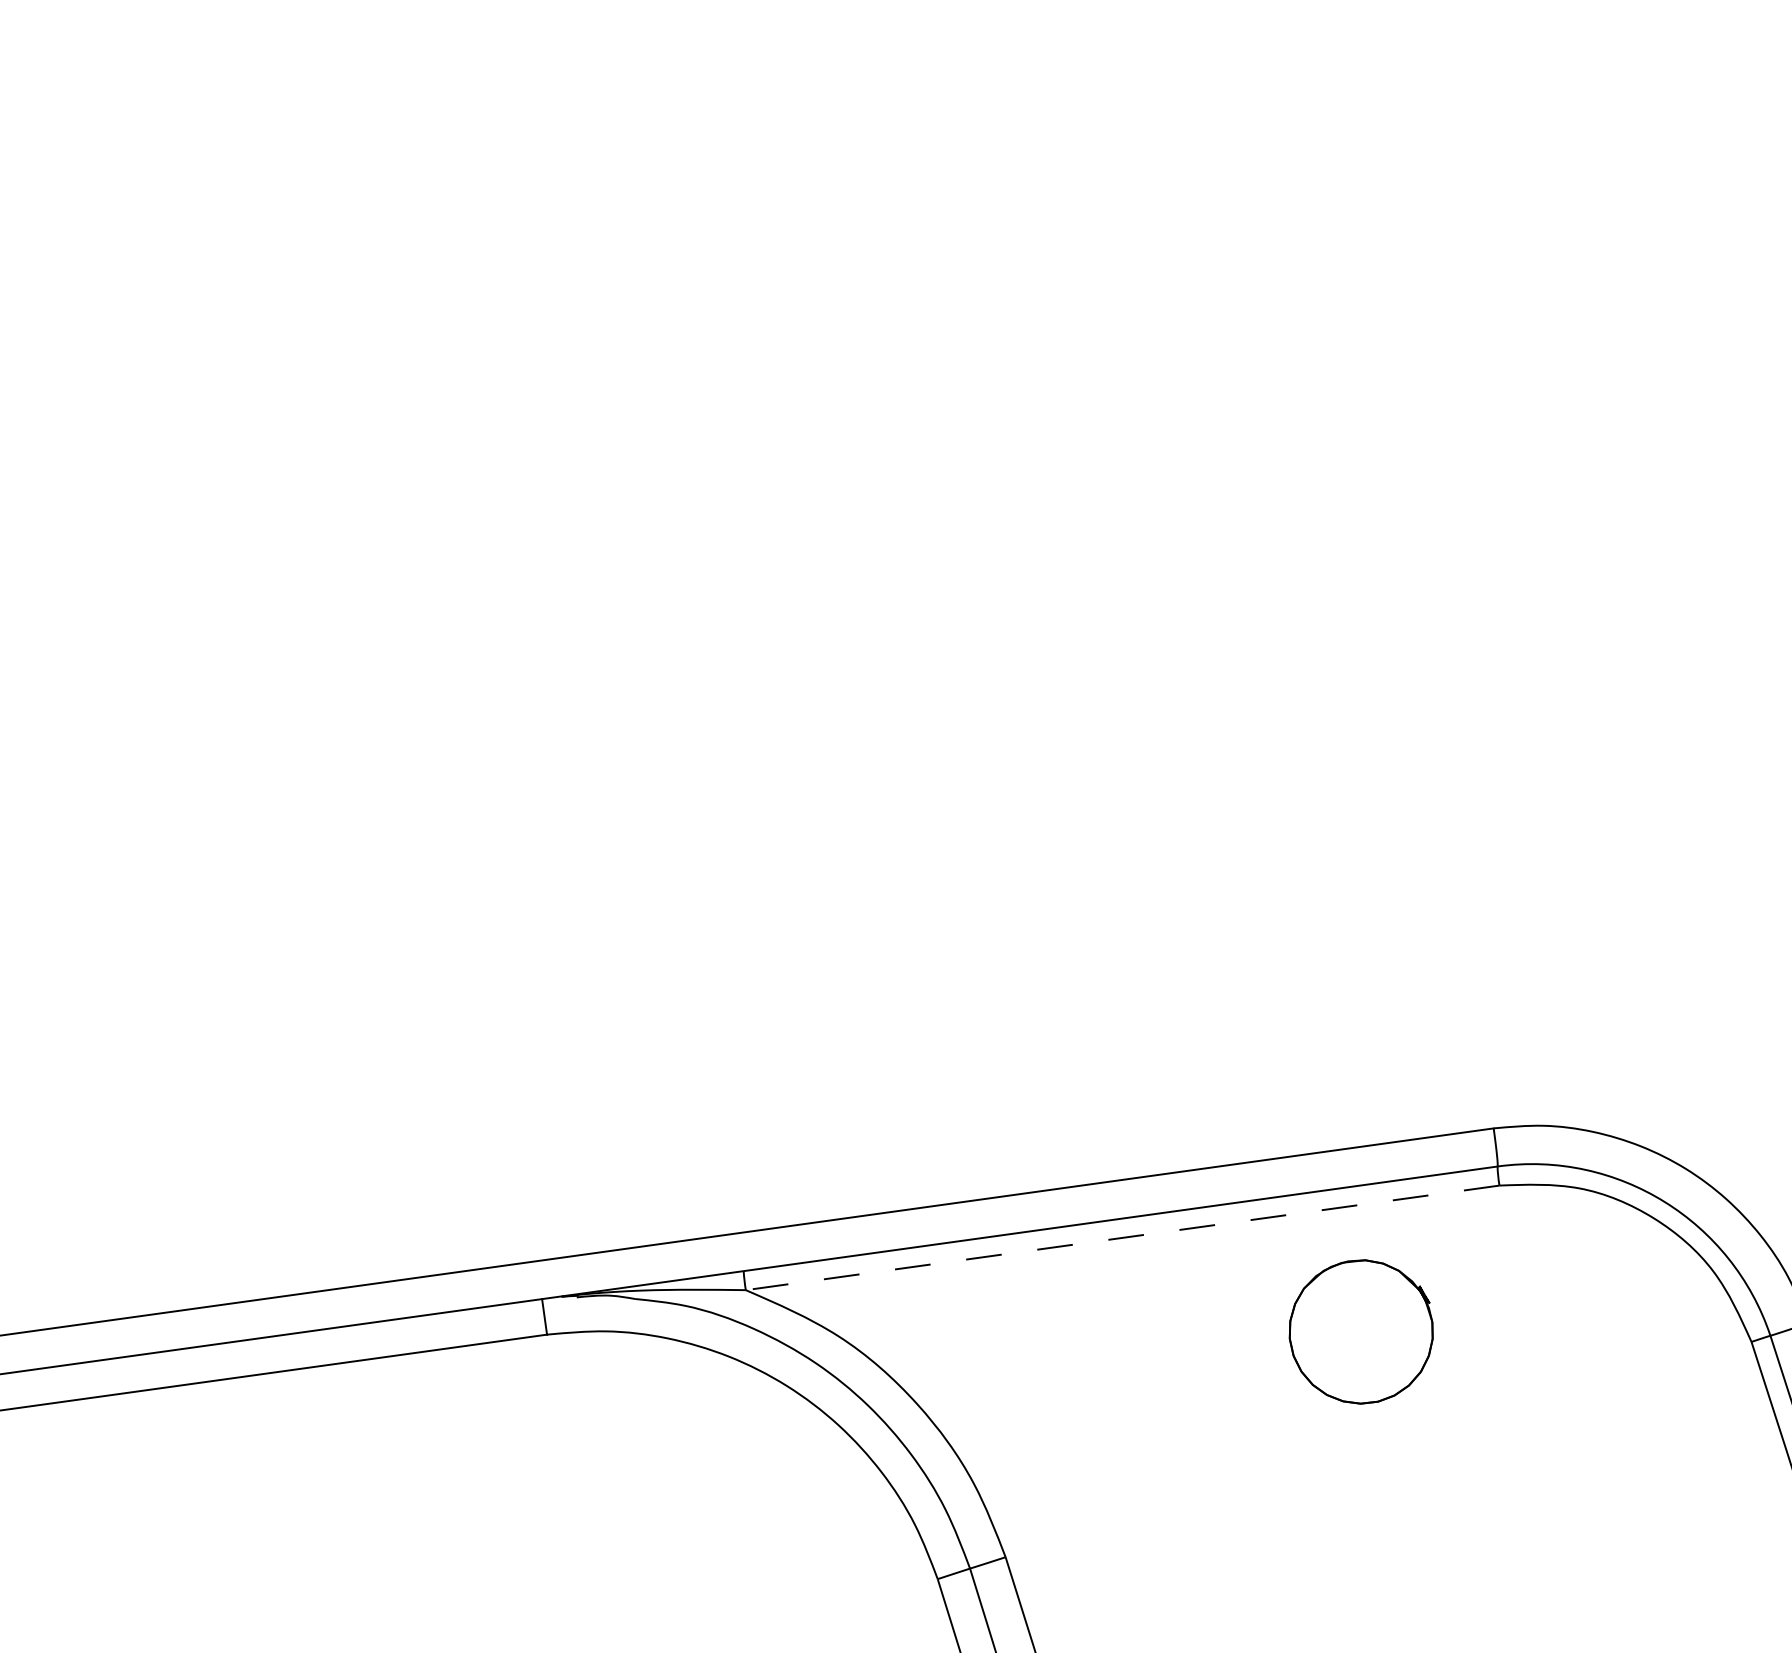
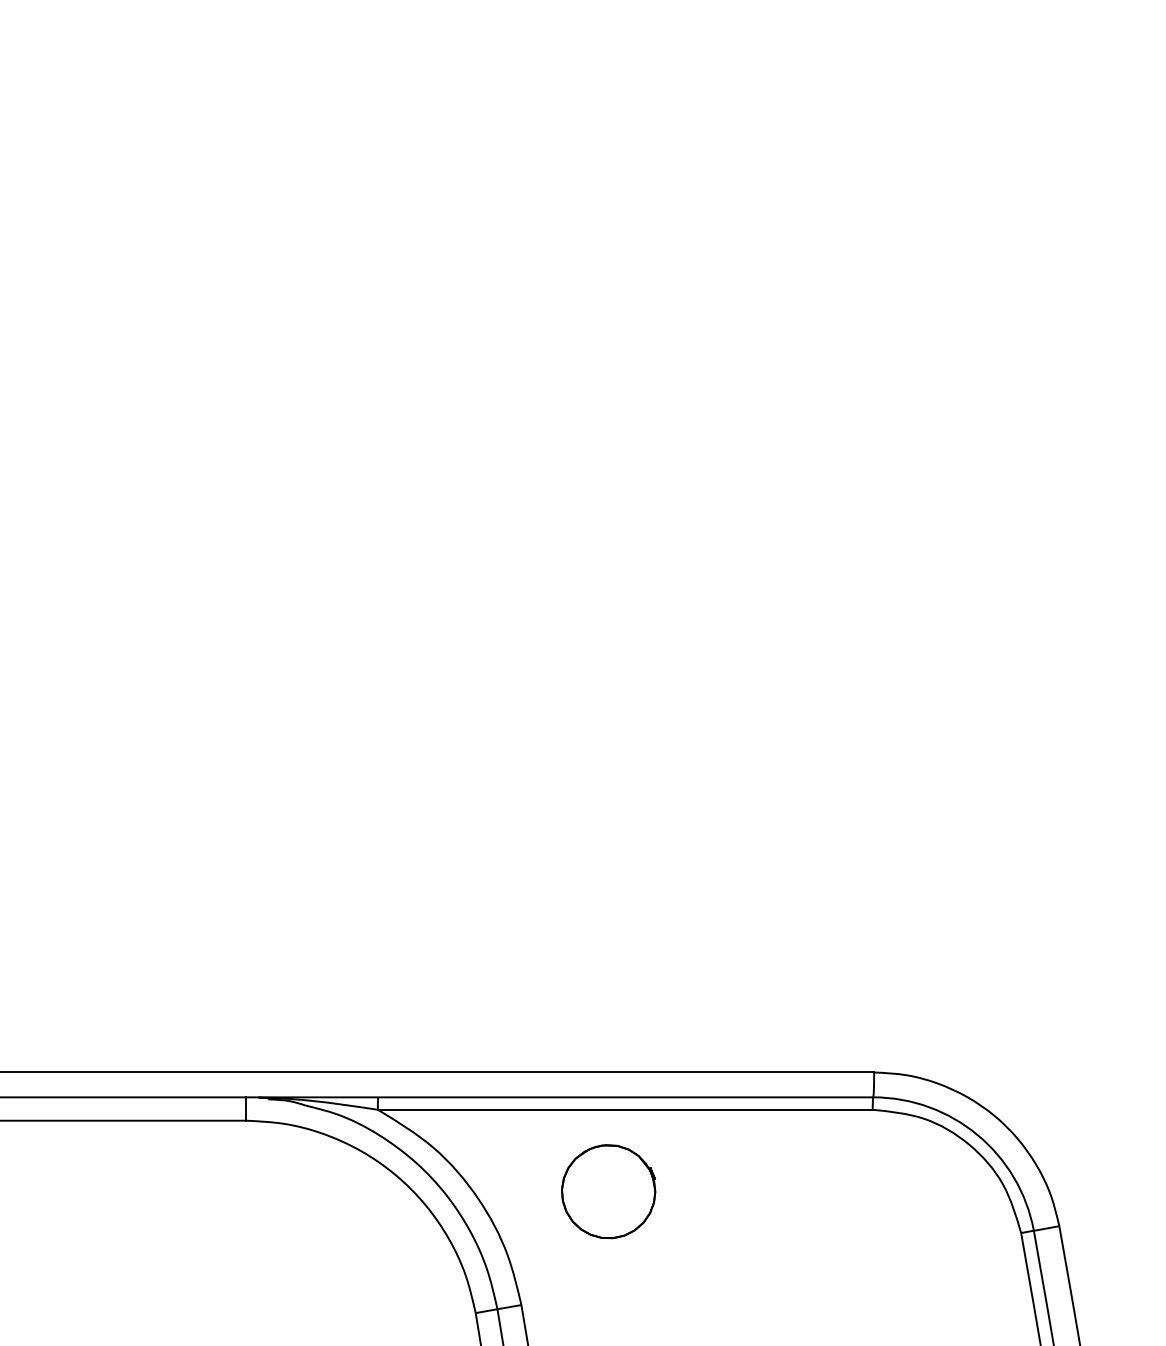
line: (1121, 1237) -> (624, 1109), dashed -> solid
part: (1361, 1331) -> (608, 1191), moved

